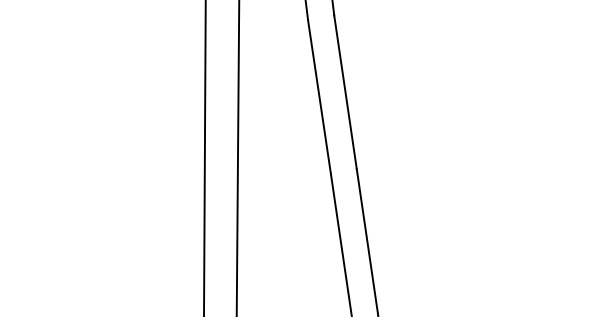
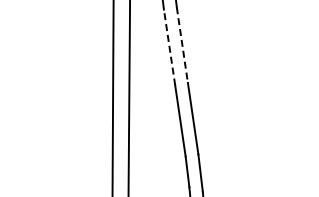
line: (345, 93) -> (182, 45), solid -> dashed
line: (319, 97) -> (169, 47), solid -> dashed

